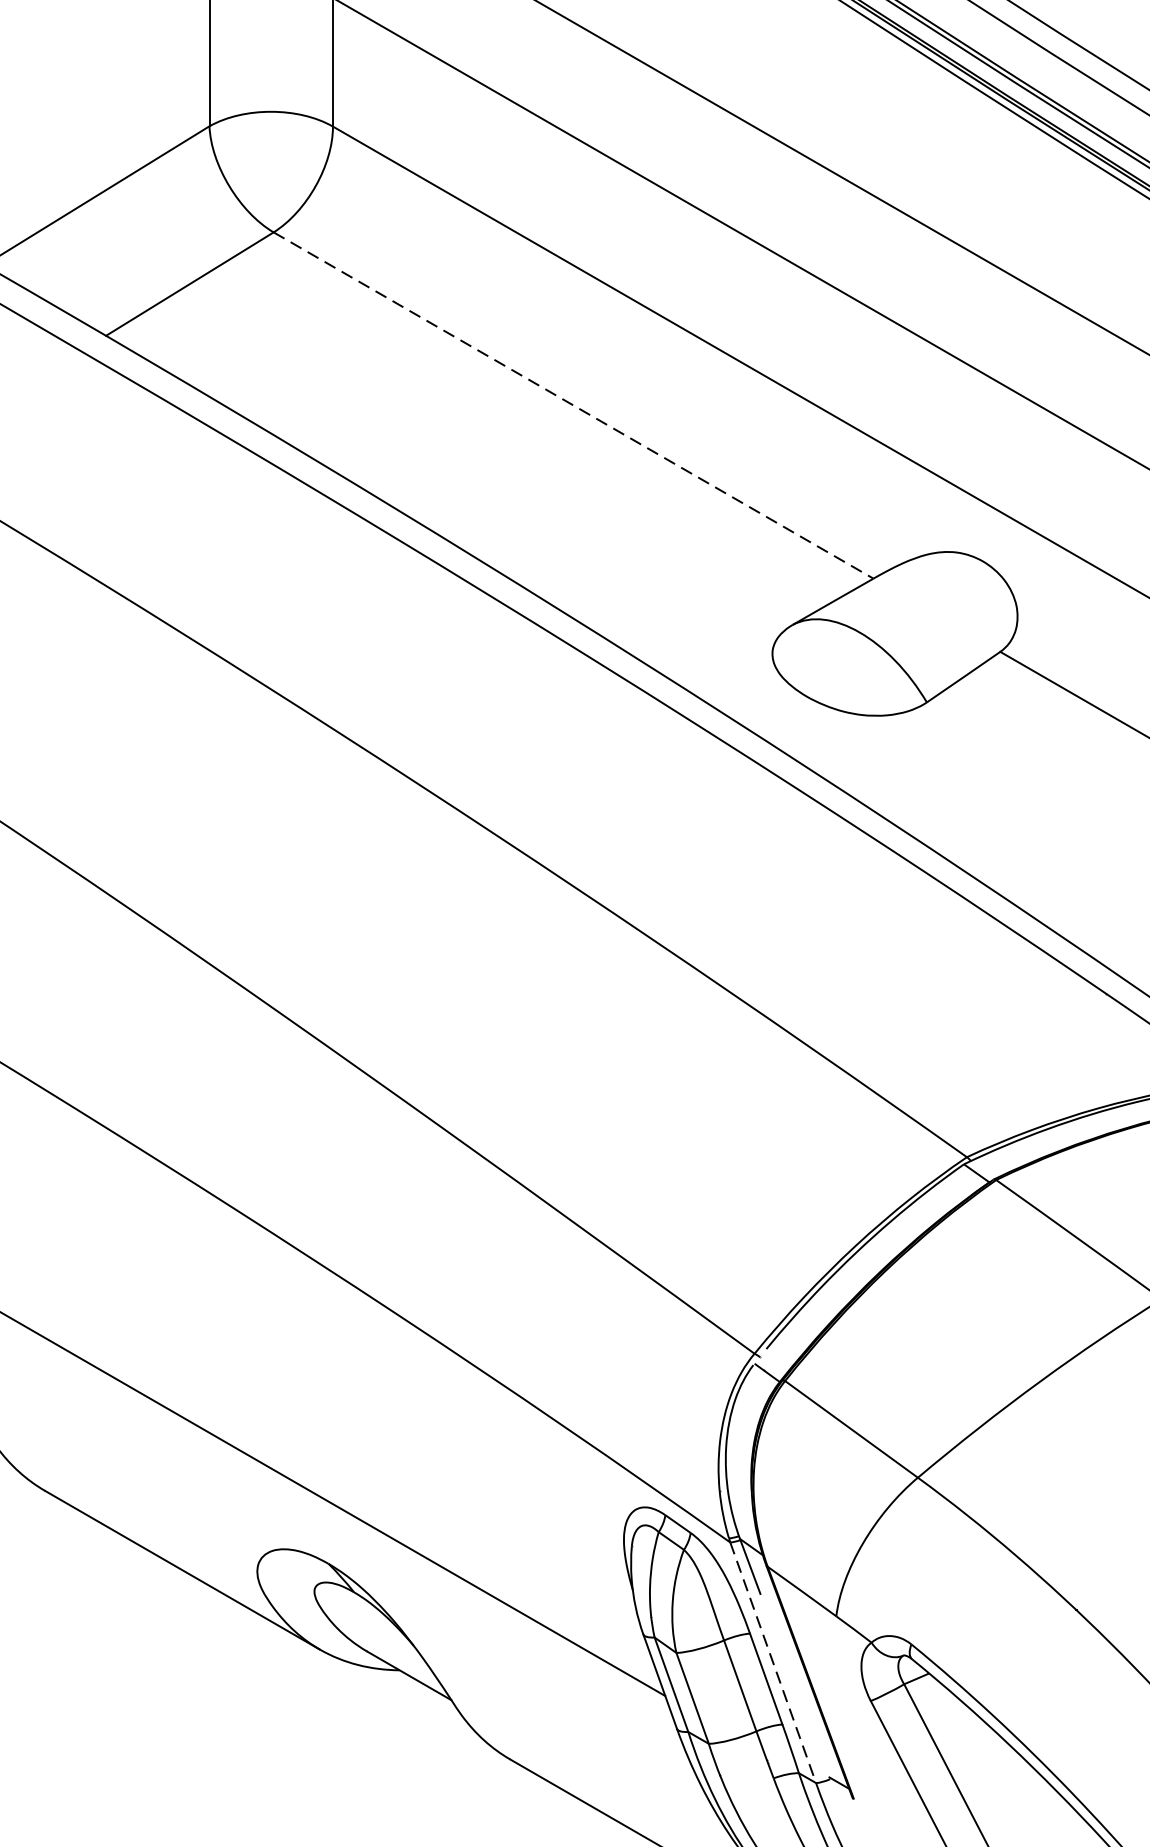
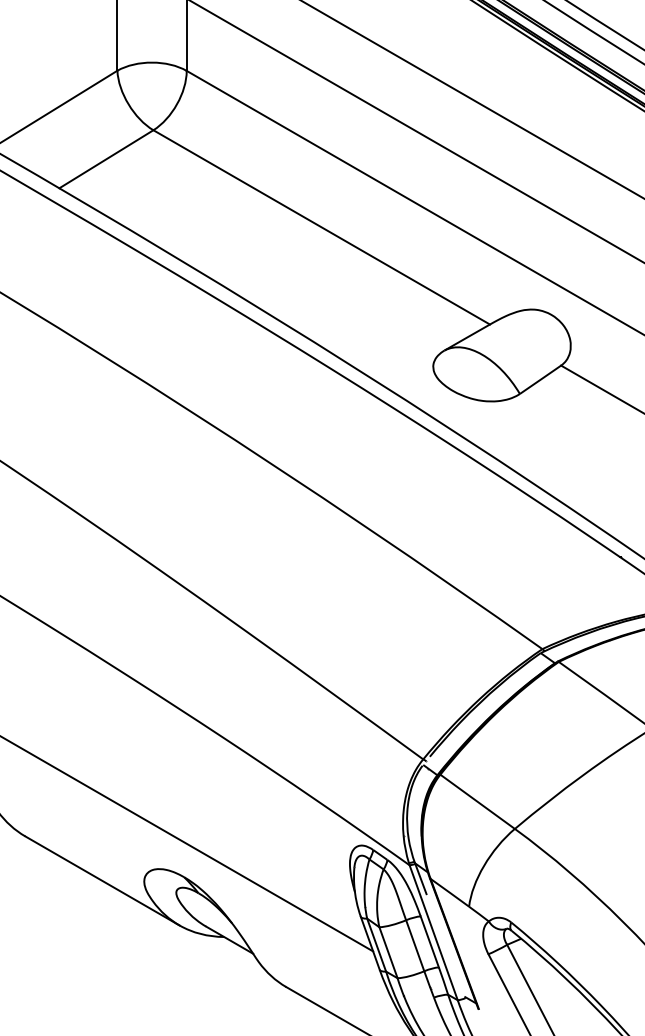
line: (575, 405) -> (322, 227), dashed -> solid
line: (772, 1662) -> (433, 932), dashed -> solid

